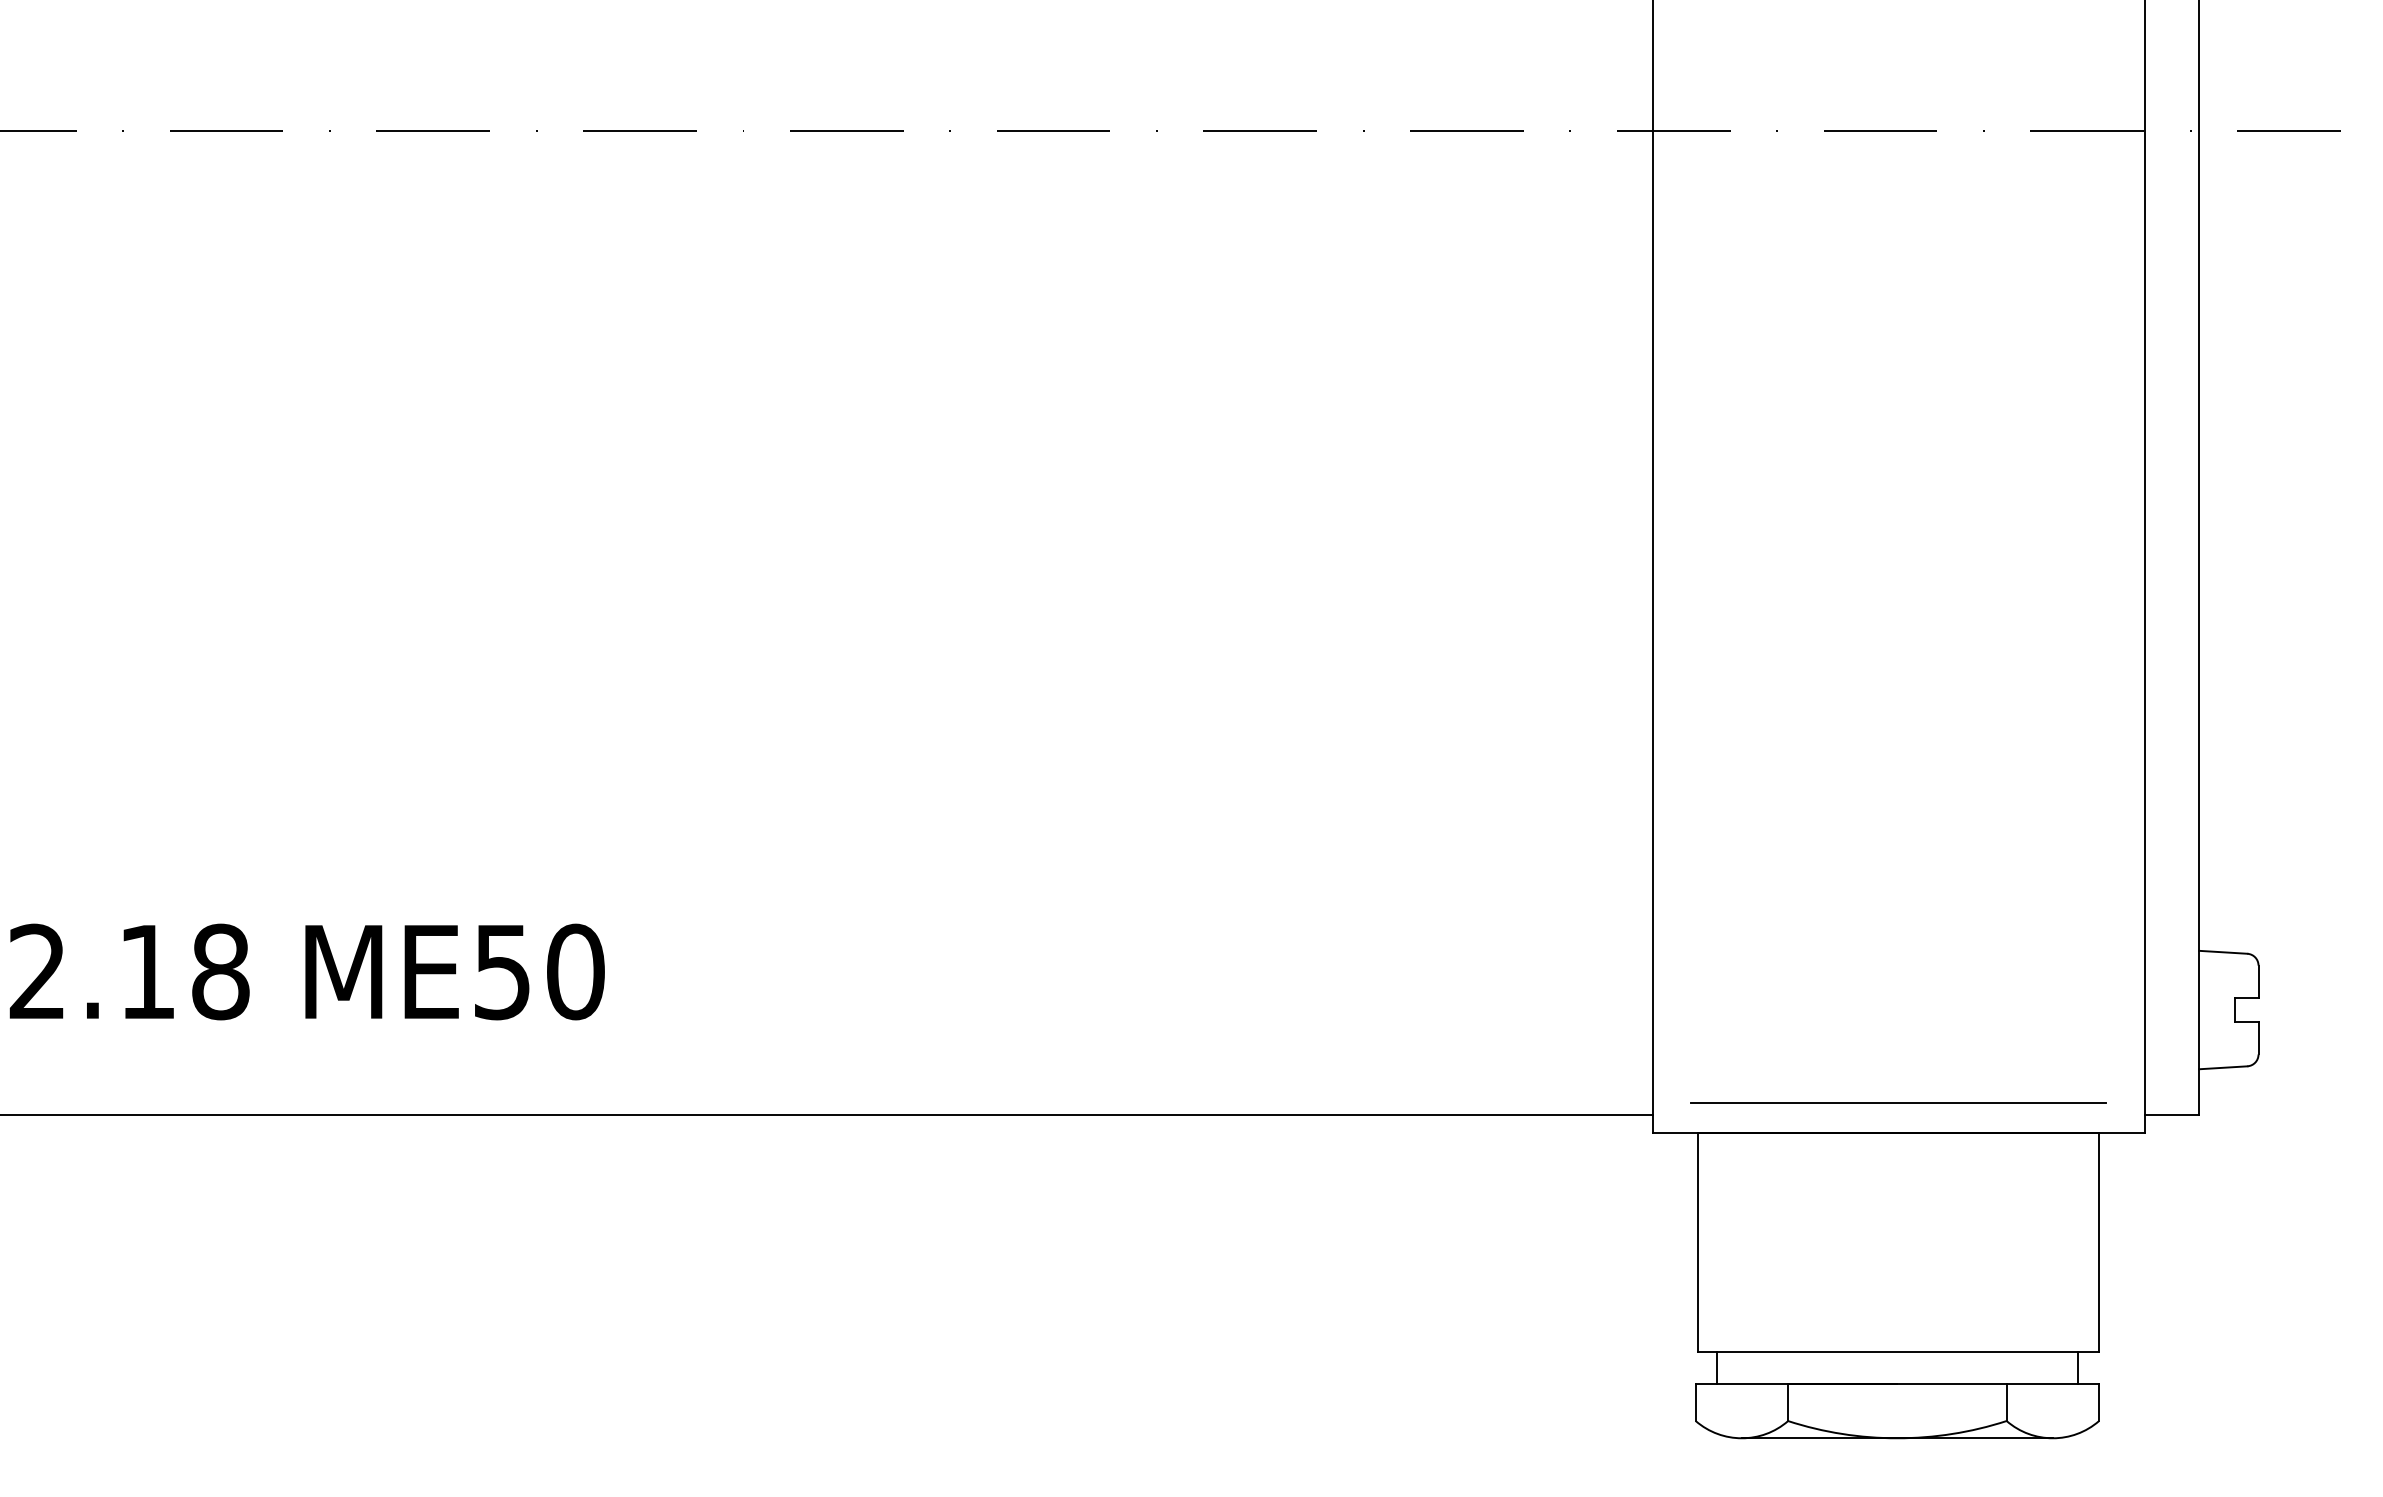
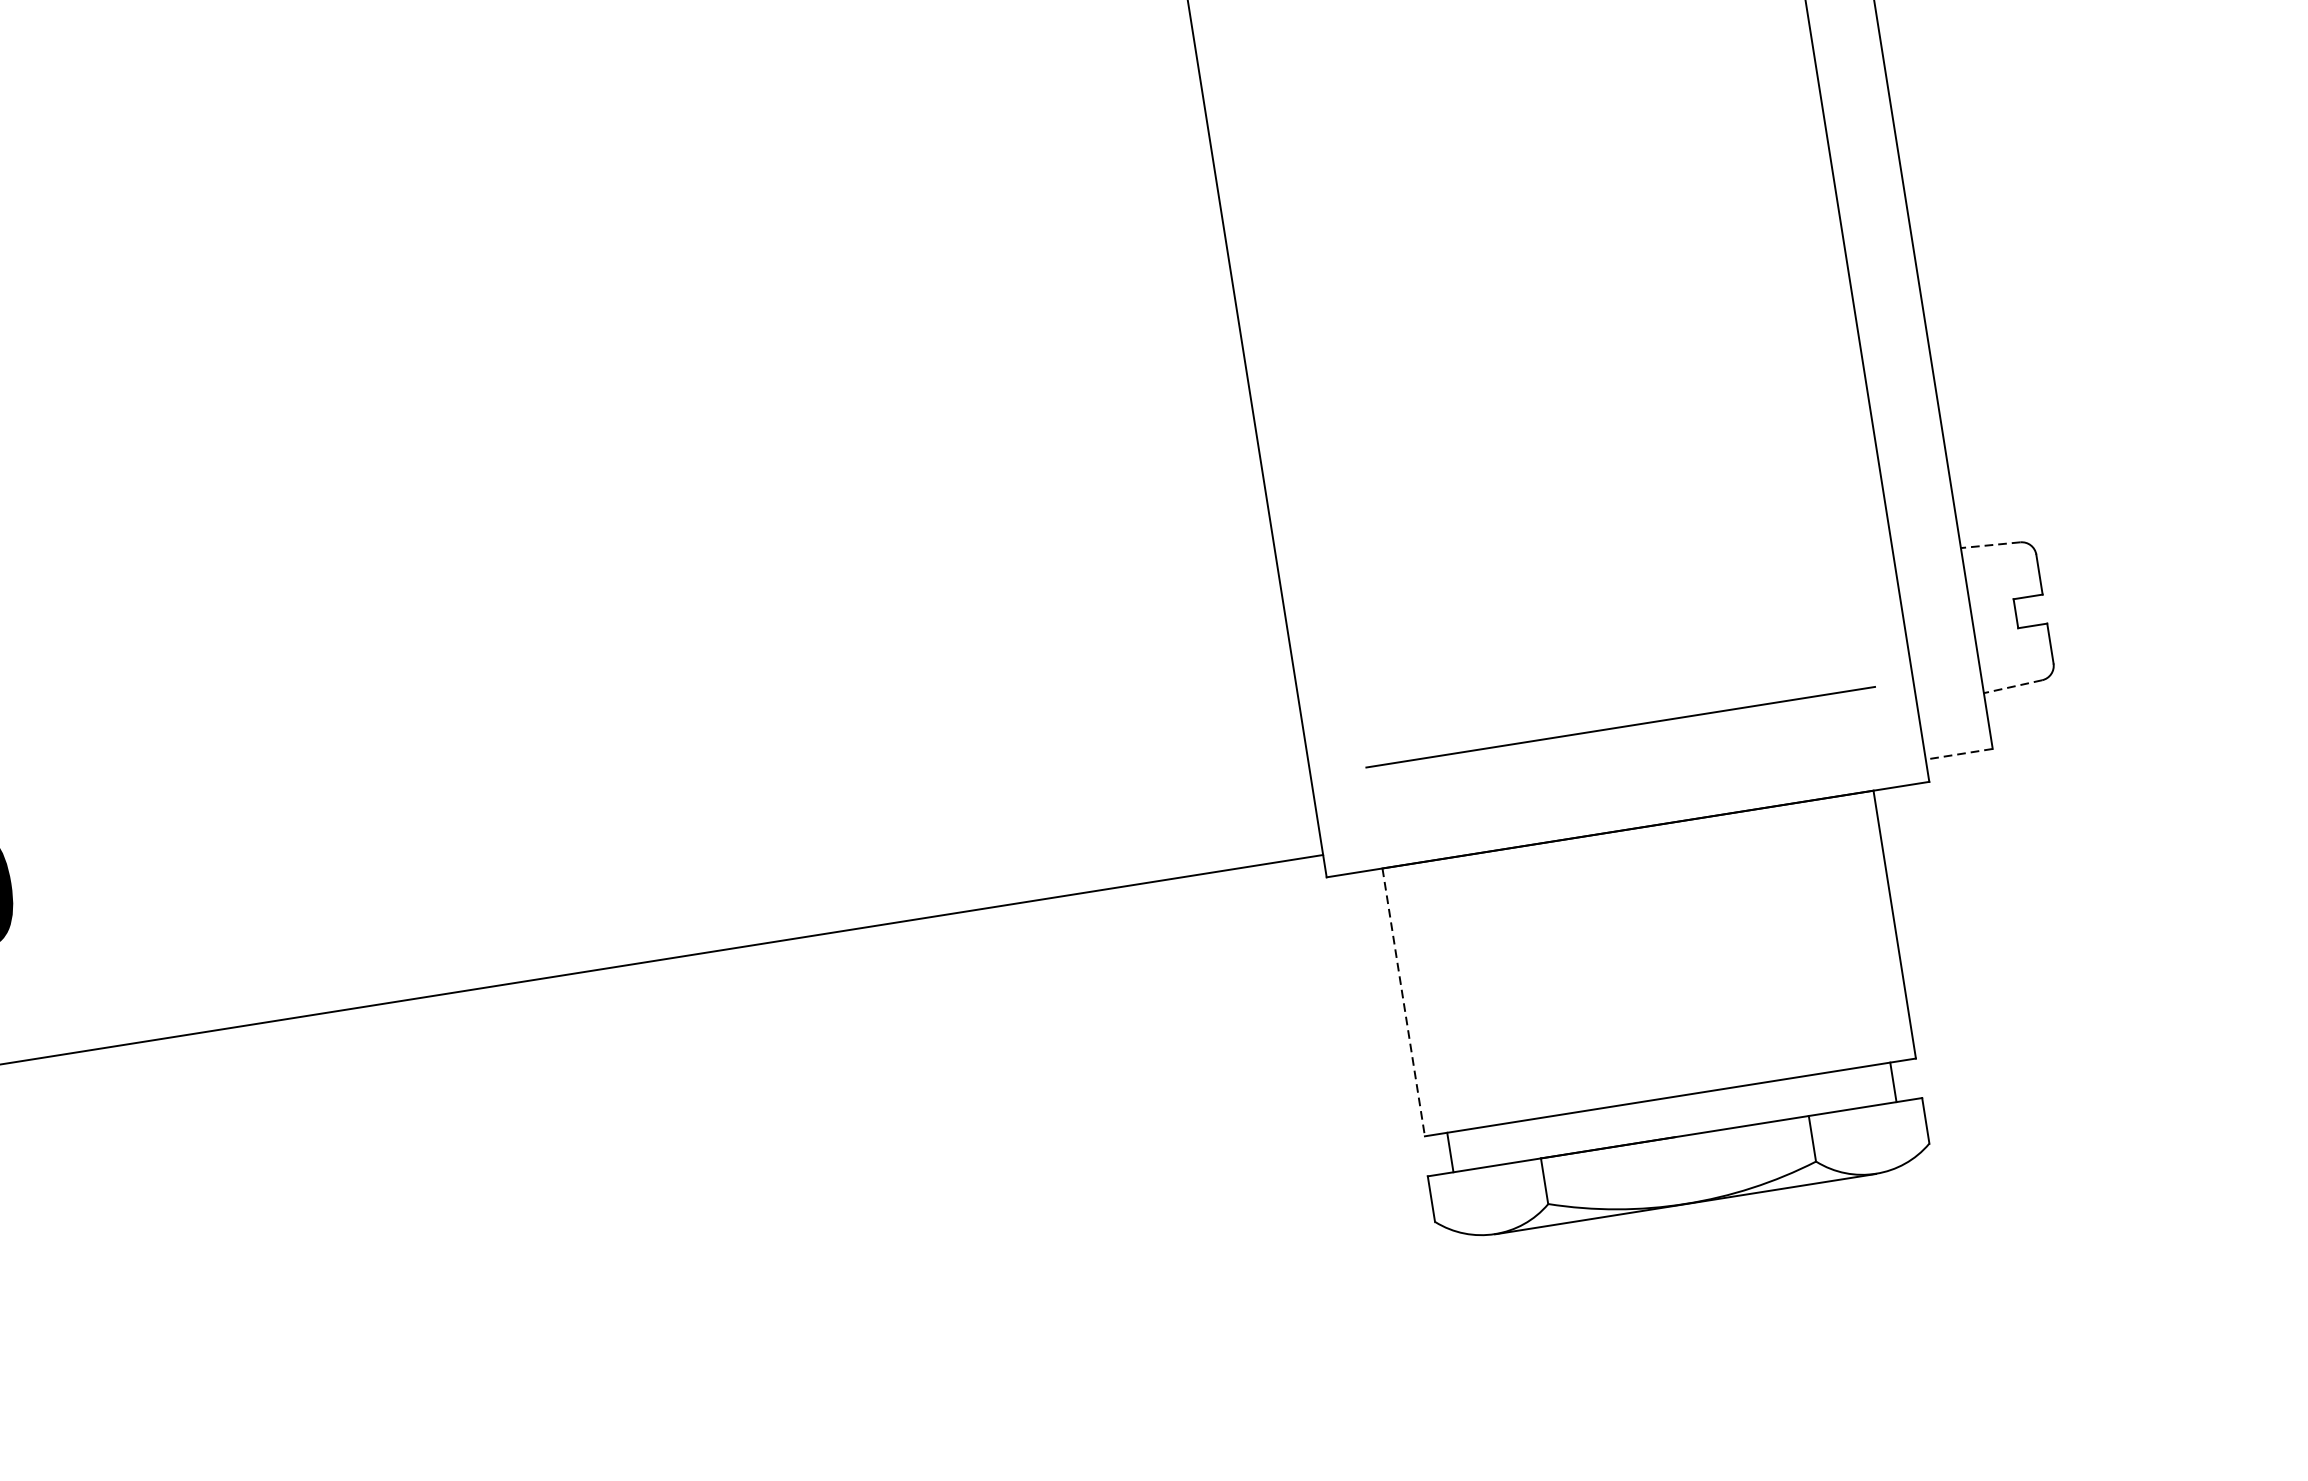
line: (2222, 952) -> (1989, 545), solid -> dashed
line: (2222, 1067) -> (2011, 686), solid -> dashed
line: (1898, 1102) -> (1620, 727), moved
line: (2171, 1114) -> (1958, 753), solid -> dashed
line: (1698, 1242) -> (1403, 1002), solid -> dashed

